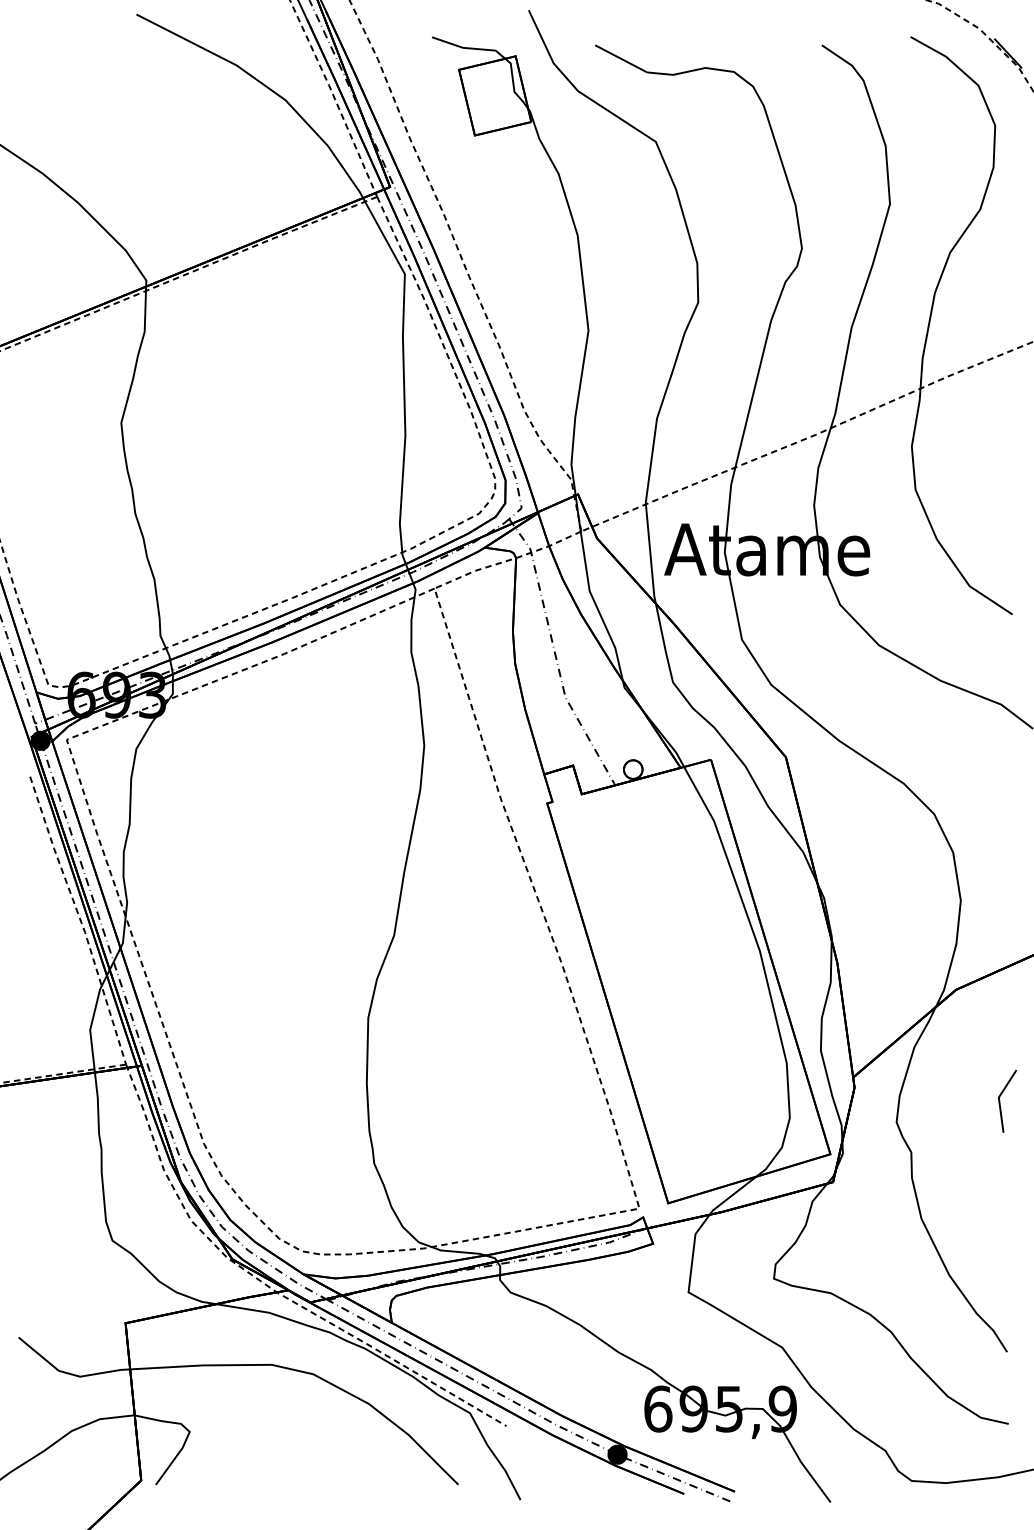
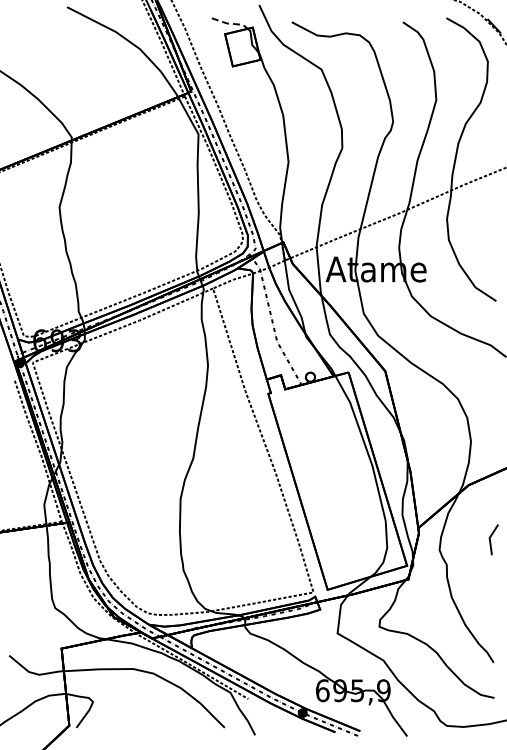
line: (470, 47) -> (230, 23), solid -> dashed

